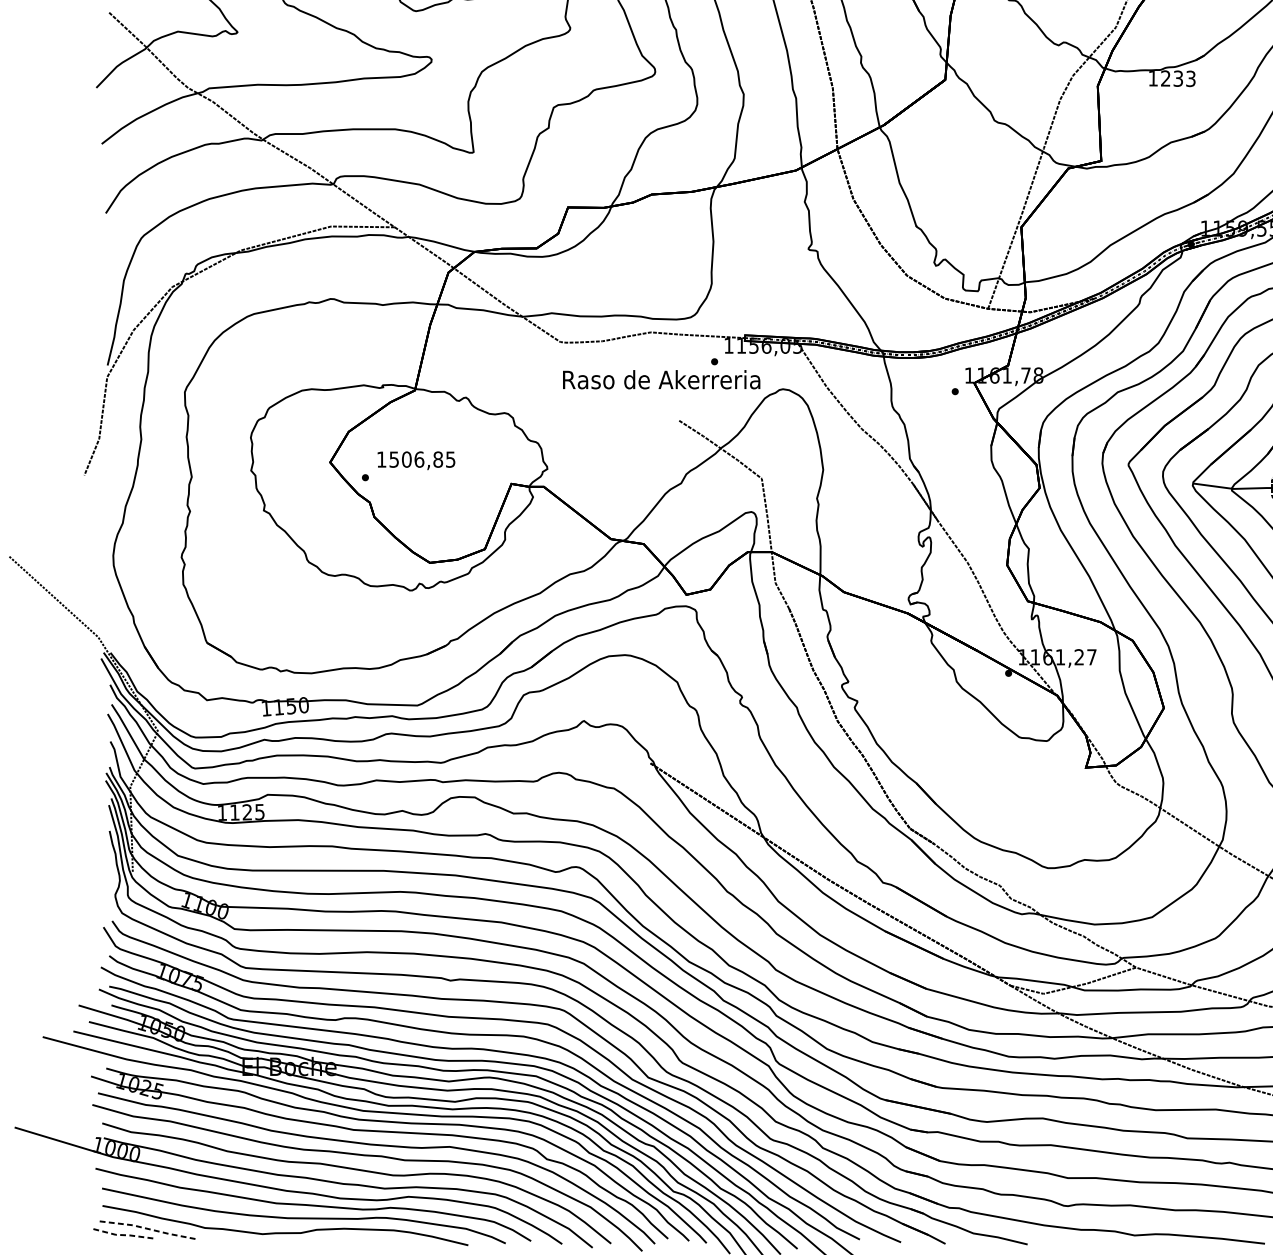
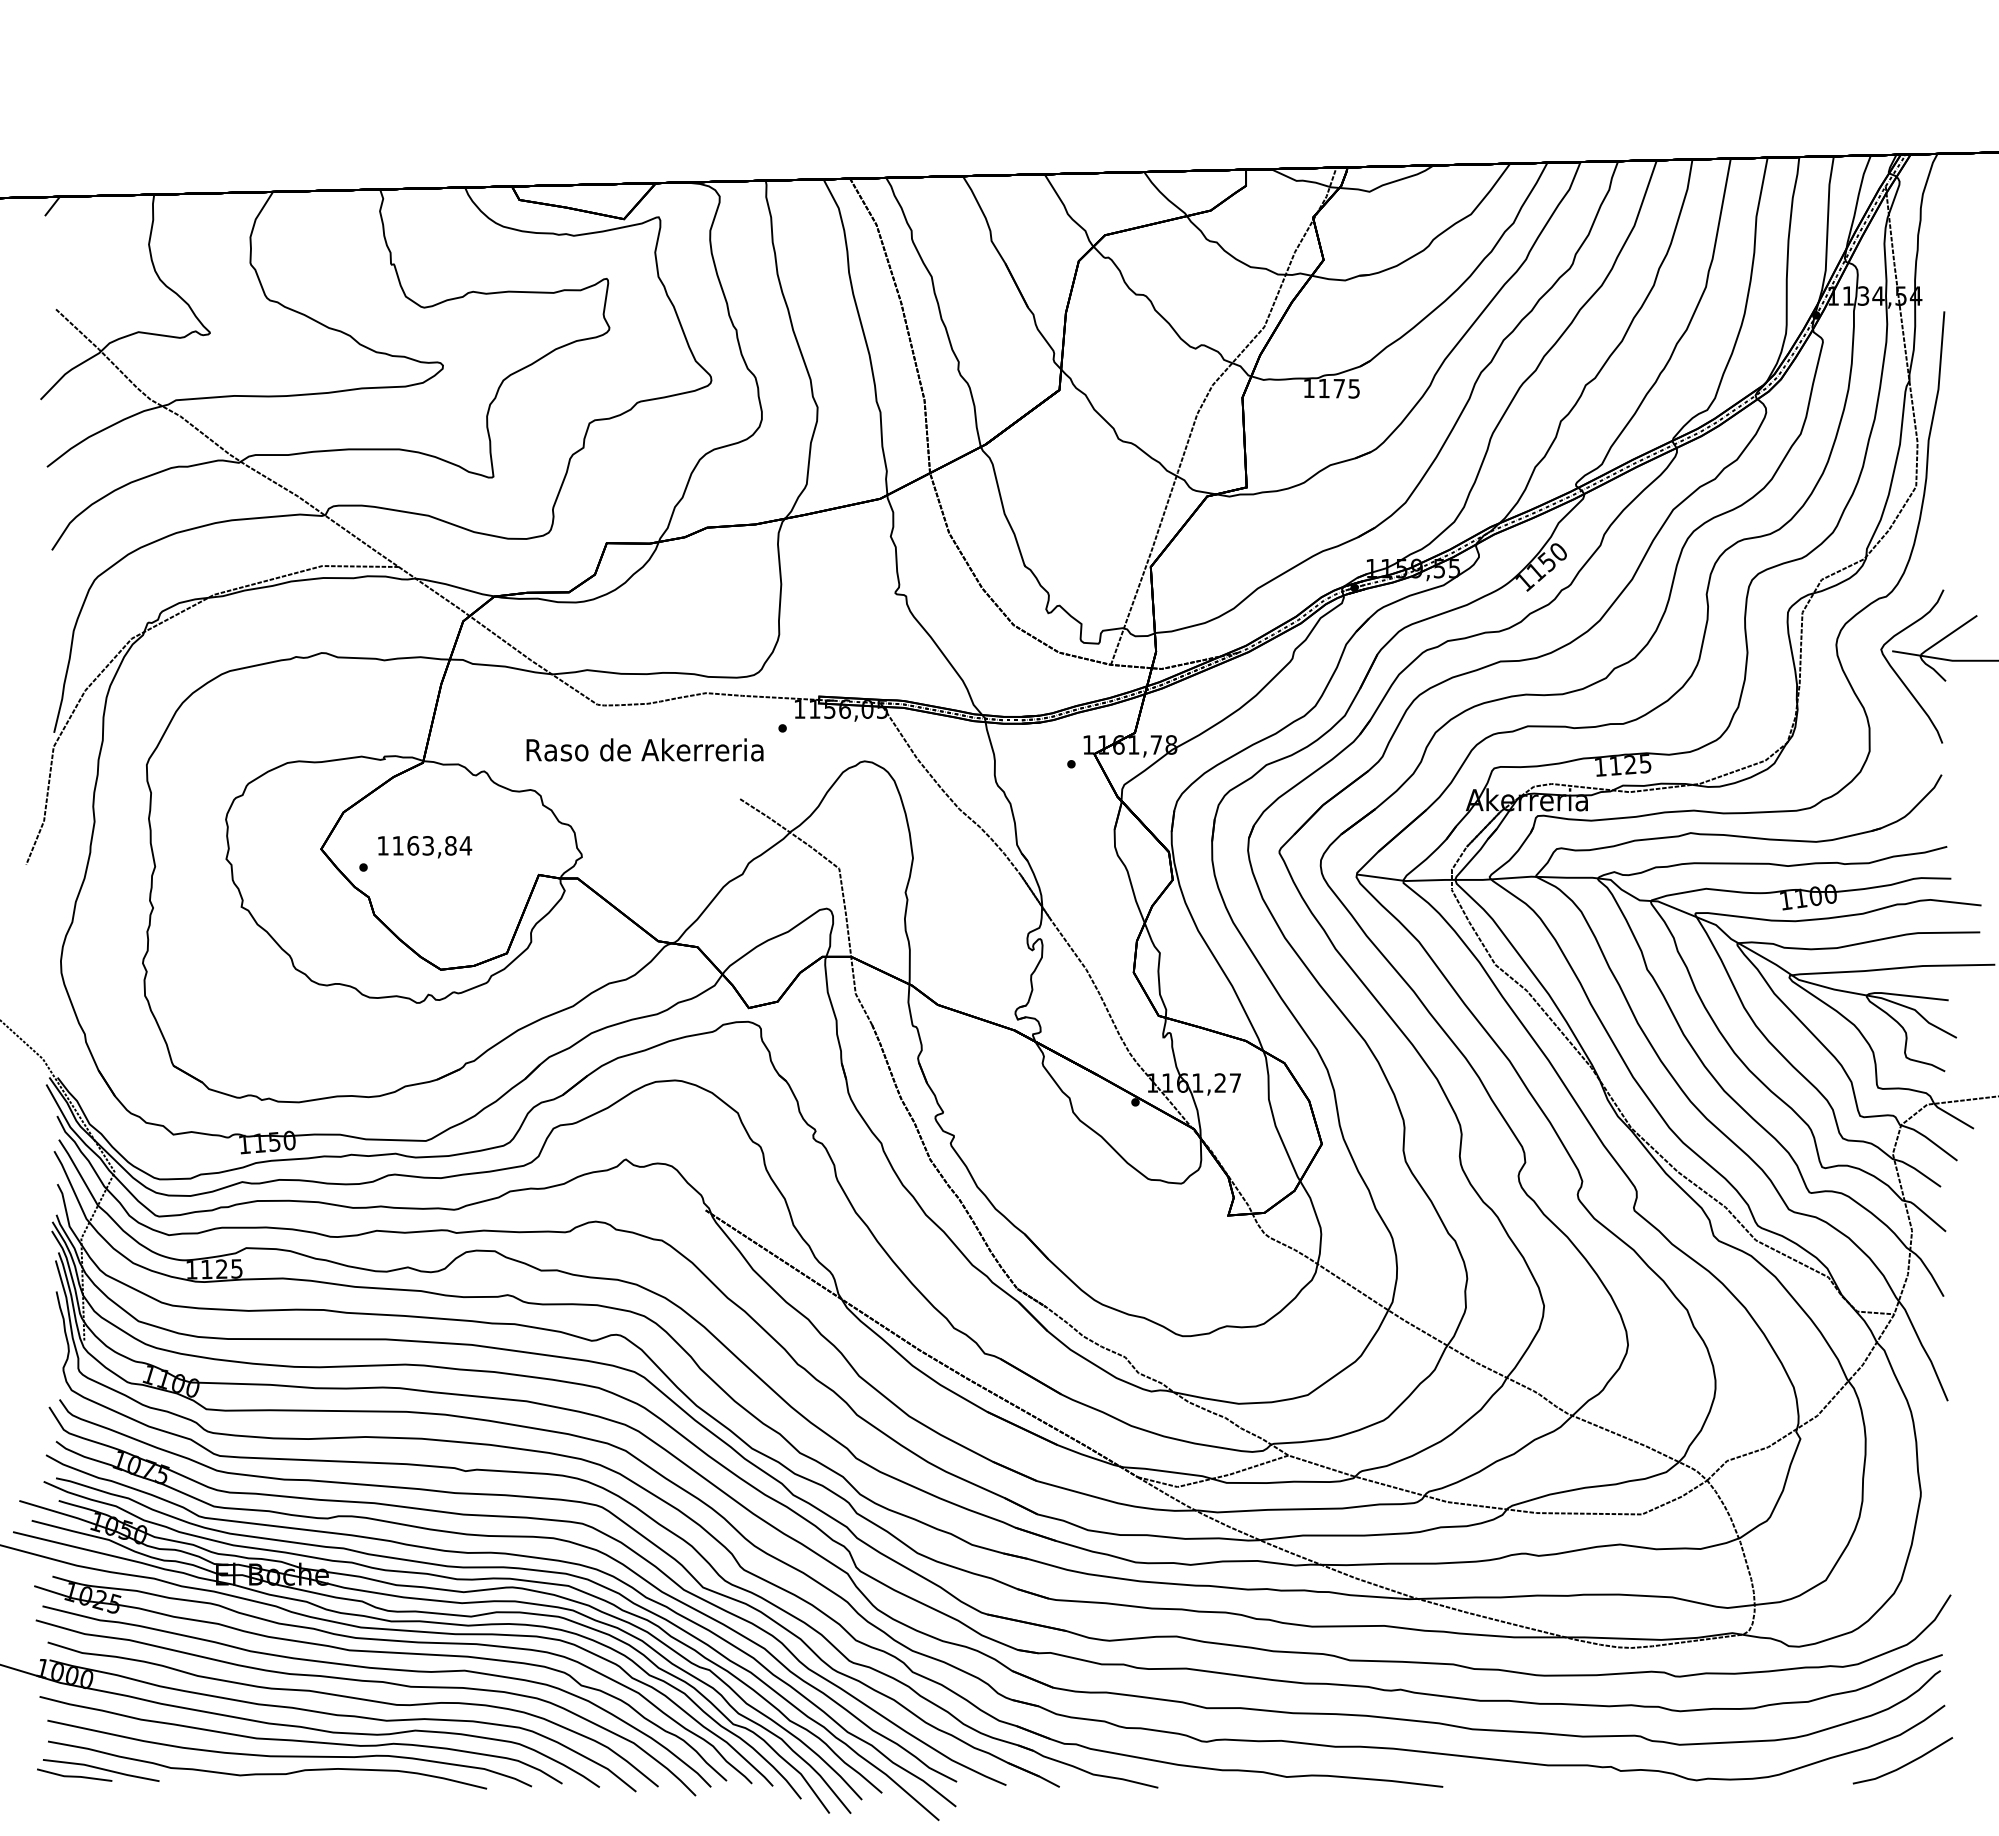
text: (1177, 78) -> (1338, 388), 1233 -> 1175
text: (661, 379) -> (644, 749), moved
text: (422, 459) -> (432, 845), 1506,85 -> 1163,84
line: (147, 1228) -> (101, 1768), dashed -> solid
line: (124, 1235) -> (74, 1776), dashed -> solid

